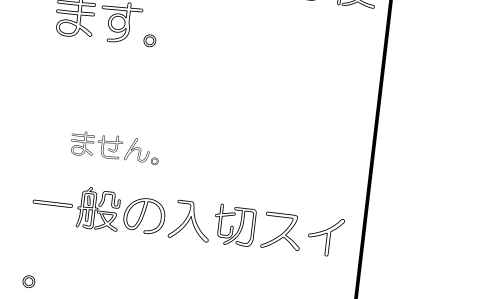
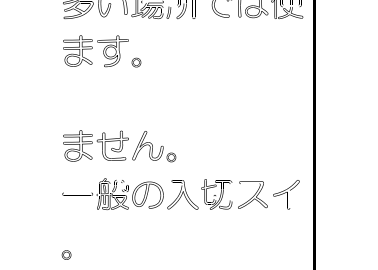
part: (114, 147) -> (119, 146), size x1.67

